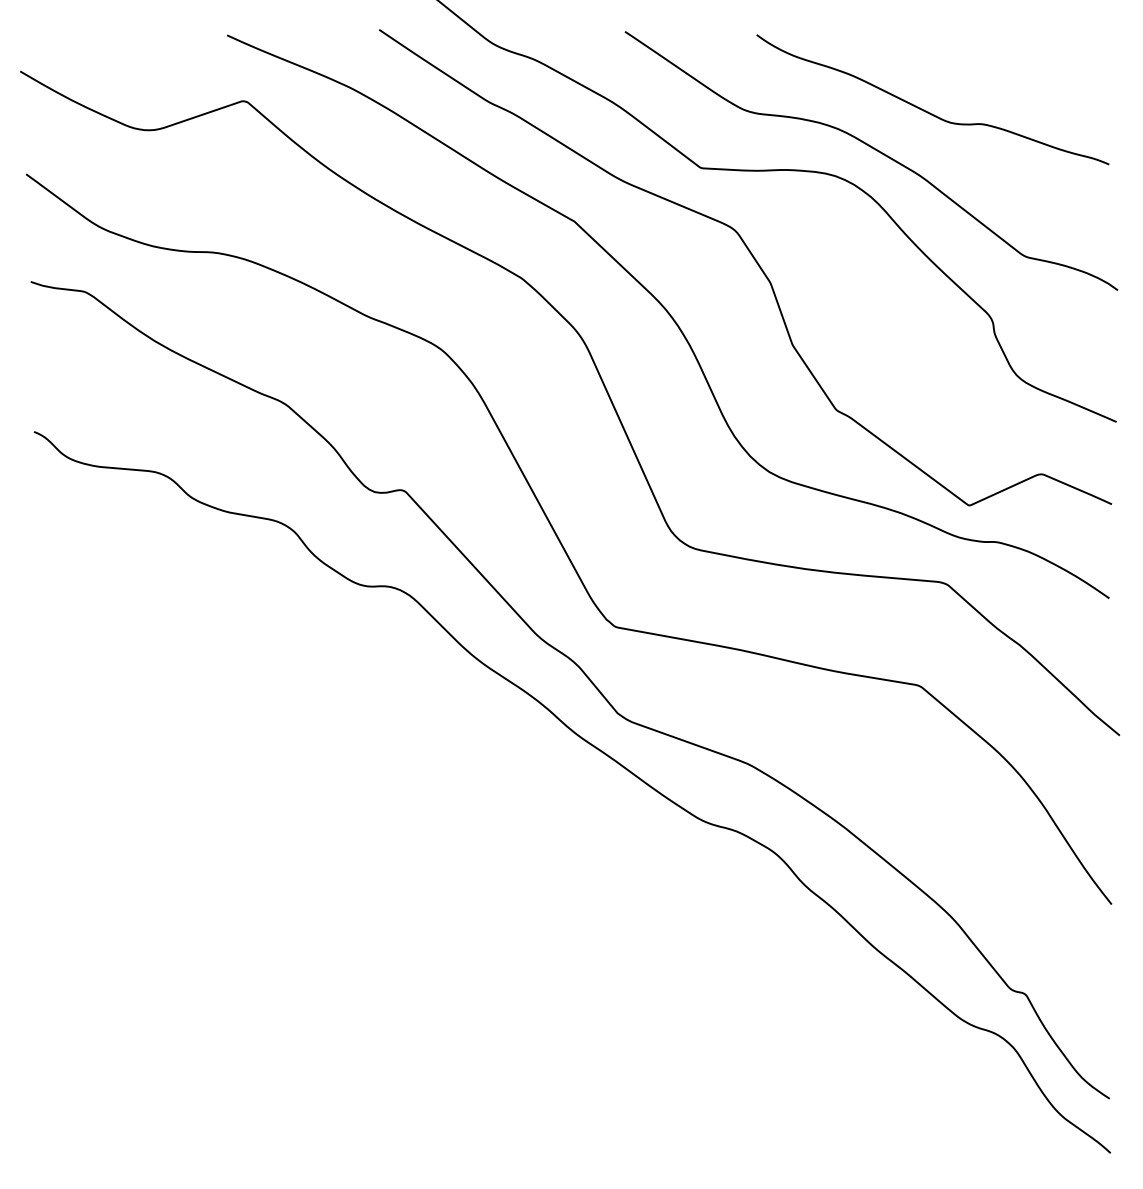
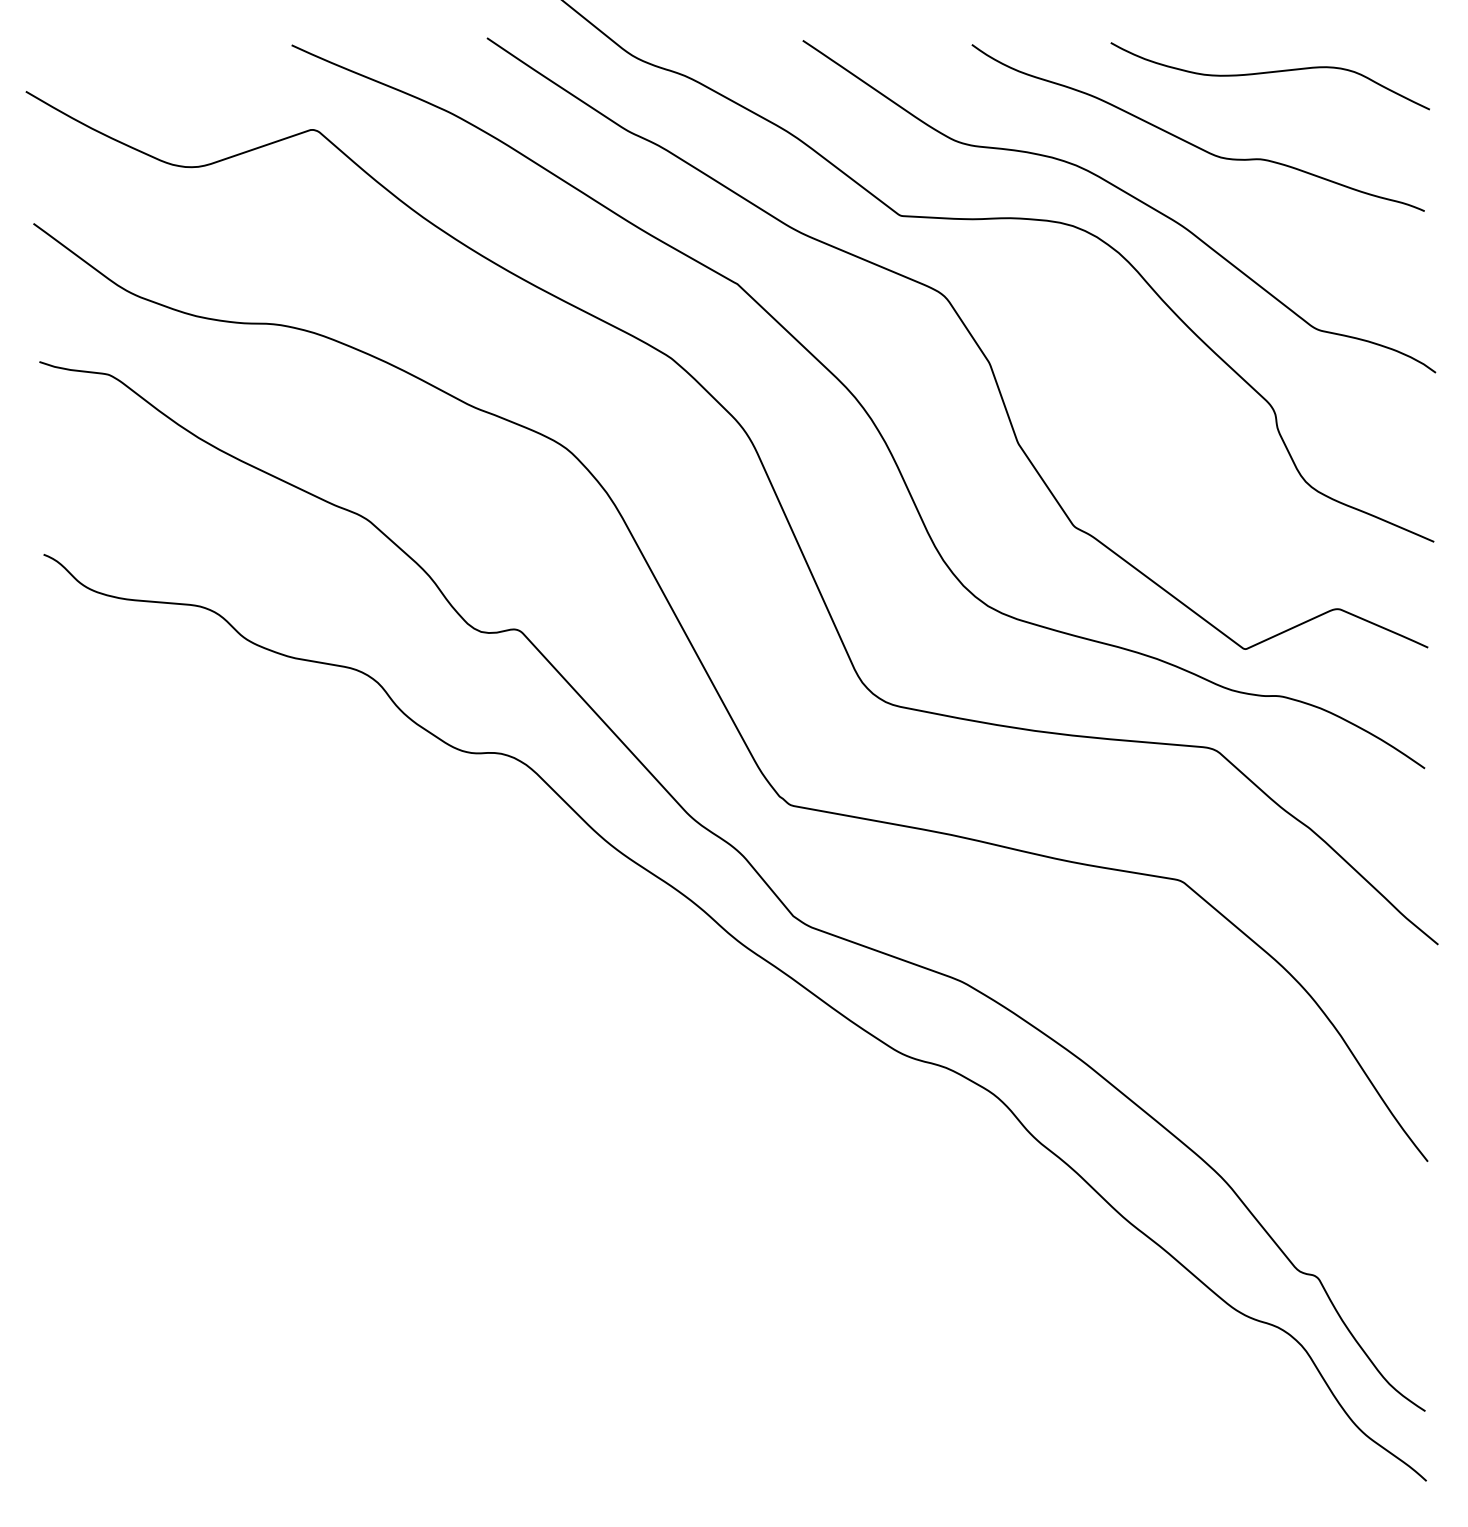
curve: (988, 57) -> (1269, 73), added

